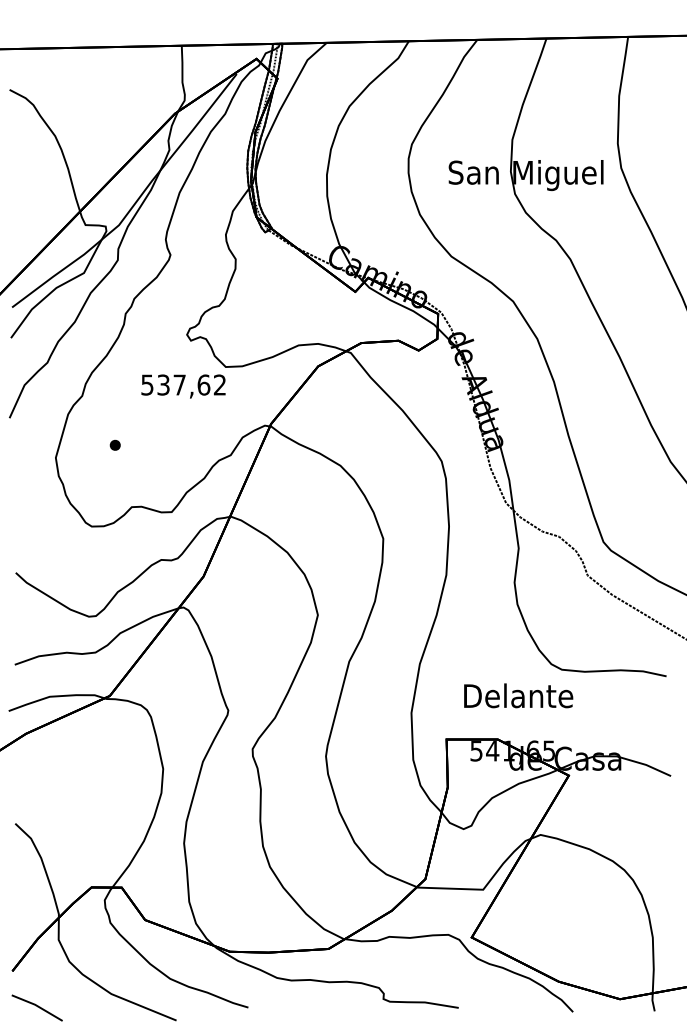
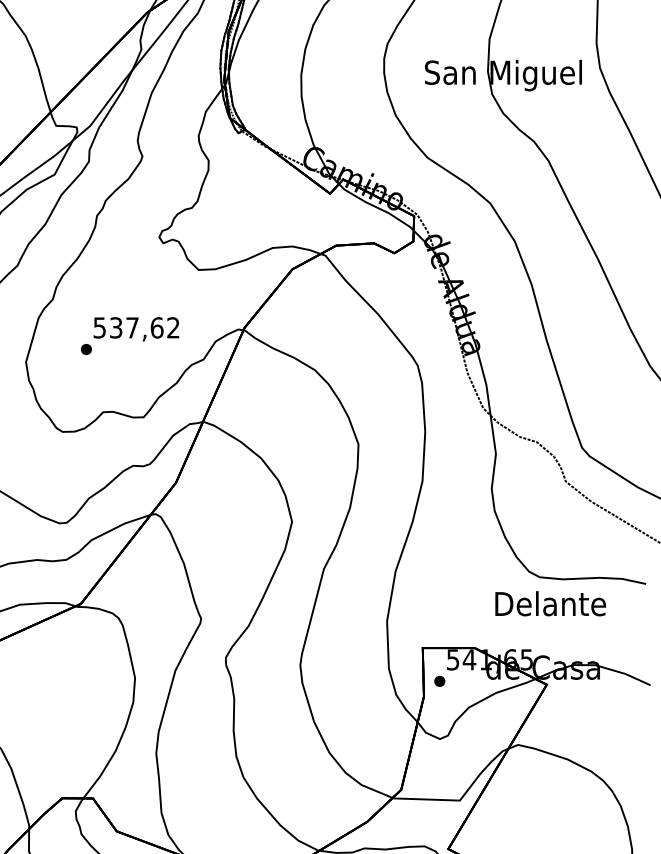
text: (183, 386) -> (136, 329), moved
text: (518, 695) -> (550, 603), moved
part: (463, 771) -> (439, 680), added

